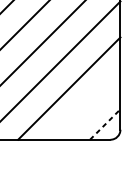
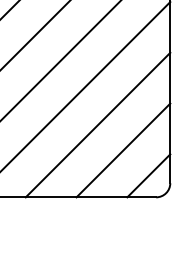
line: (87, 106) -> (123, 150), added
line: (105, 124) -> (149, 175), dashed -> solid

